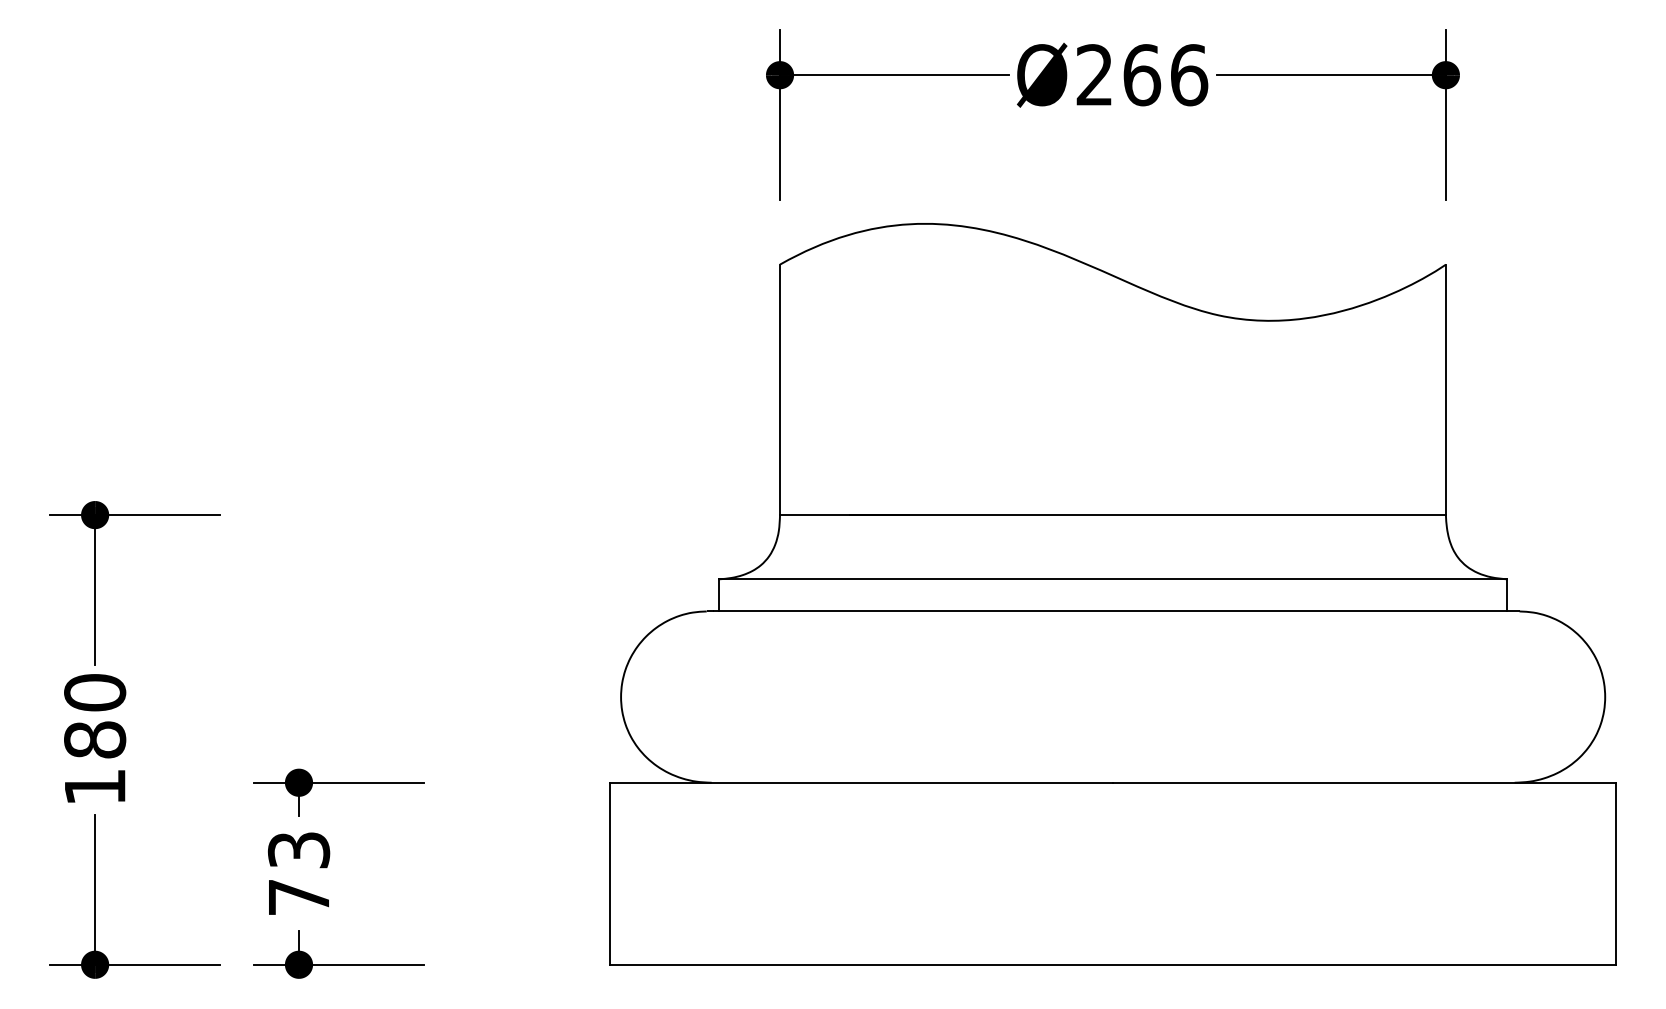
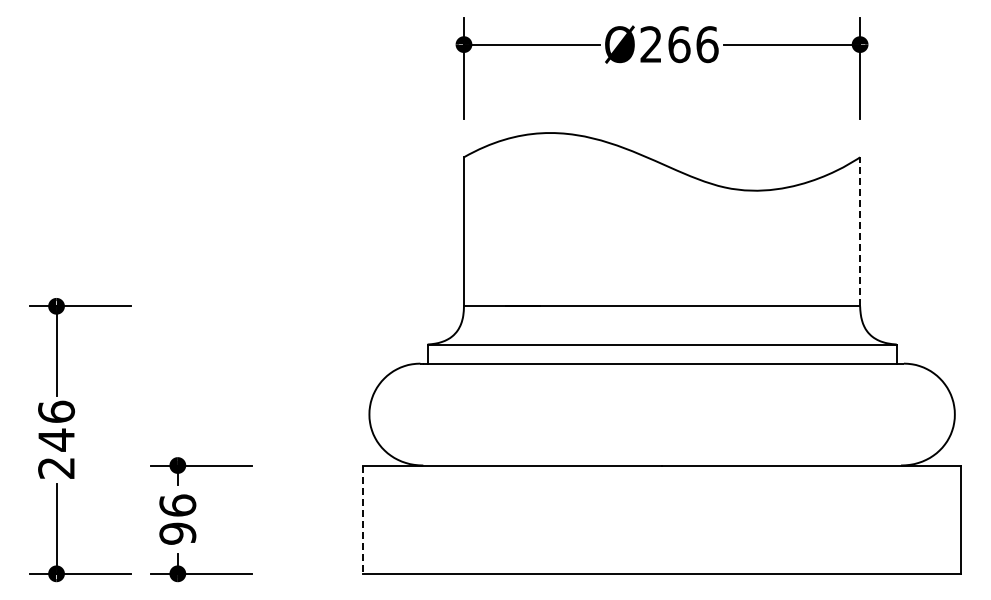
line: (1446, 389) -> (860, 231), solid -> dashed
text: (95, 738) -> (56, 439), 180 -> 246
text: (298, 873) -> (177, 519), 73 -> 96
line: (611, 875) -> (363, 520), solid -> dashed

